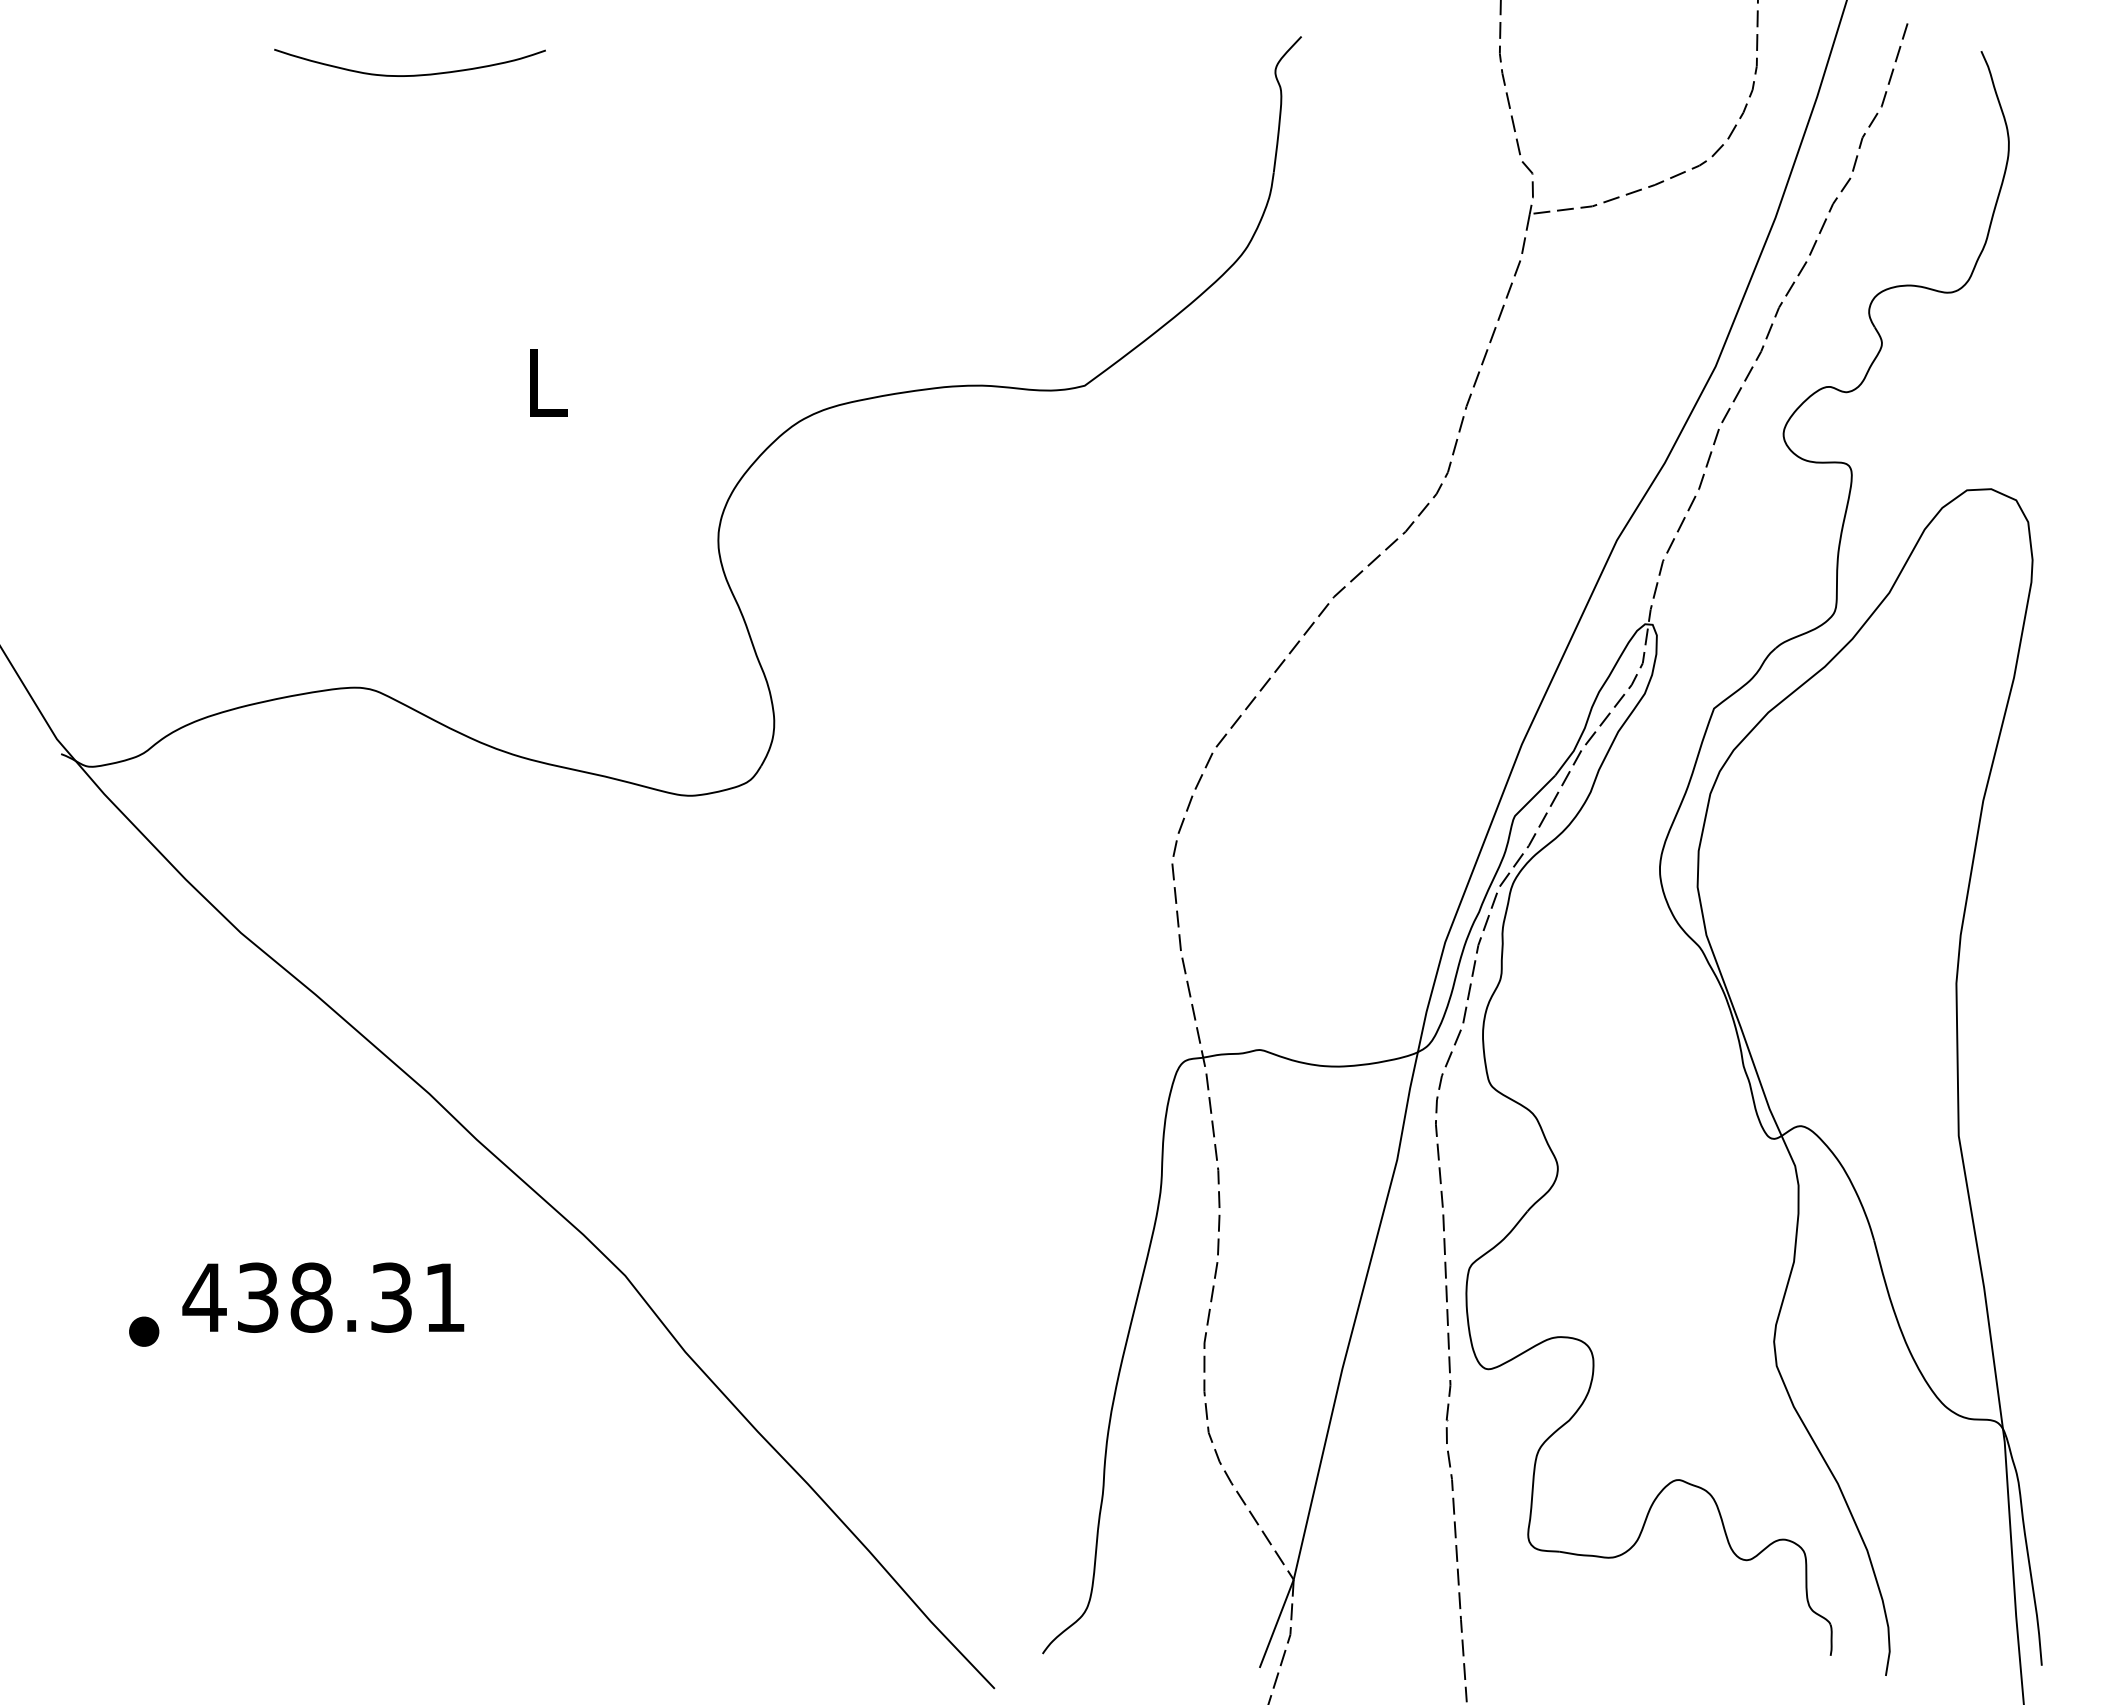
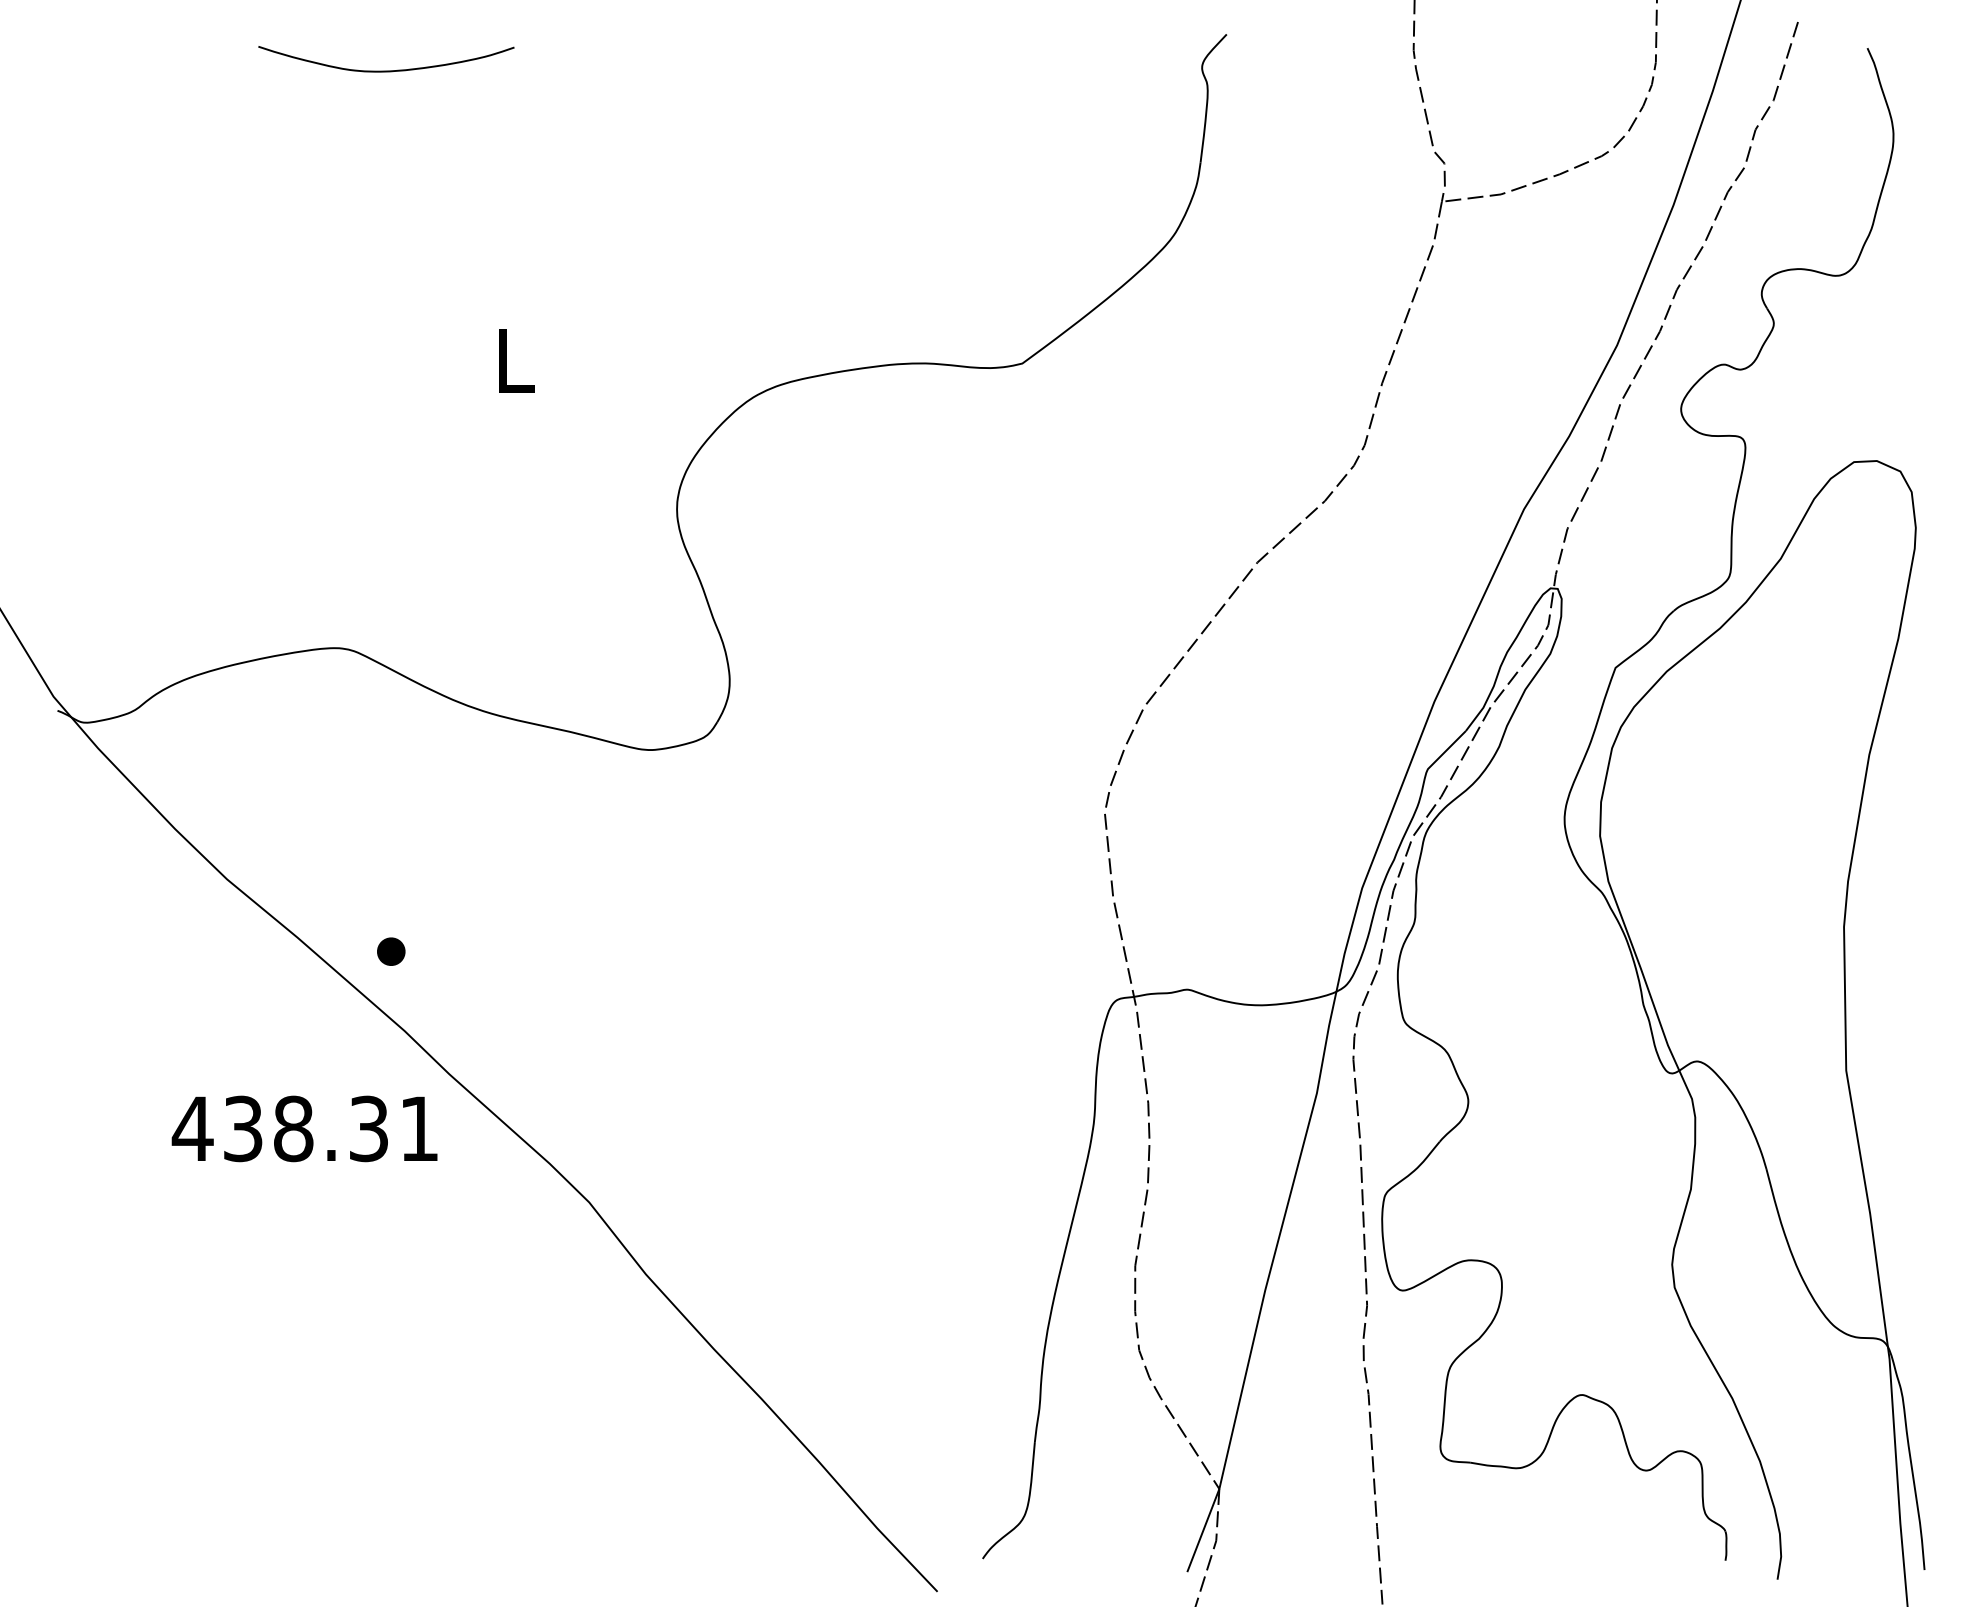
text: (323, 1297) -> (304, 1128), moved
part: (144, 1331) -> (391, 951), moved

